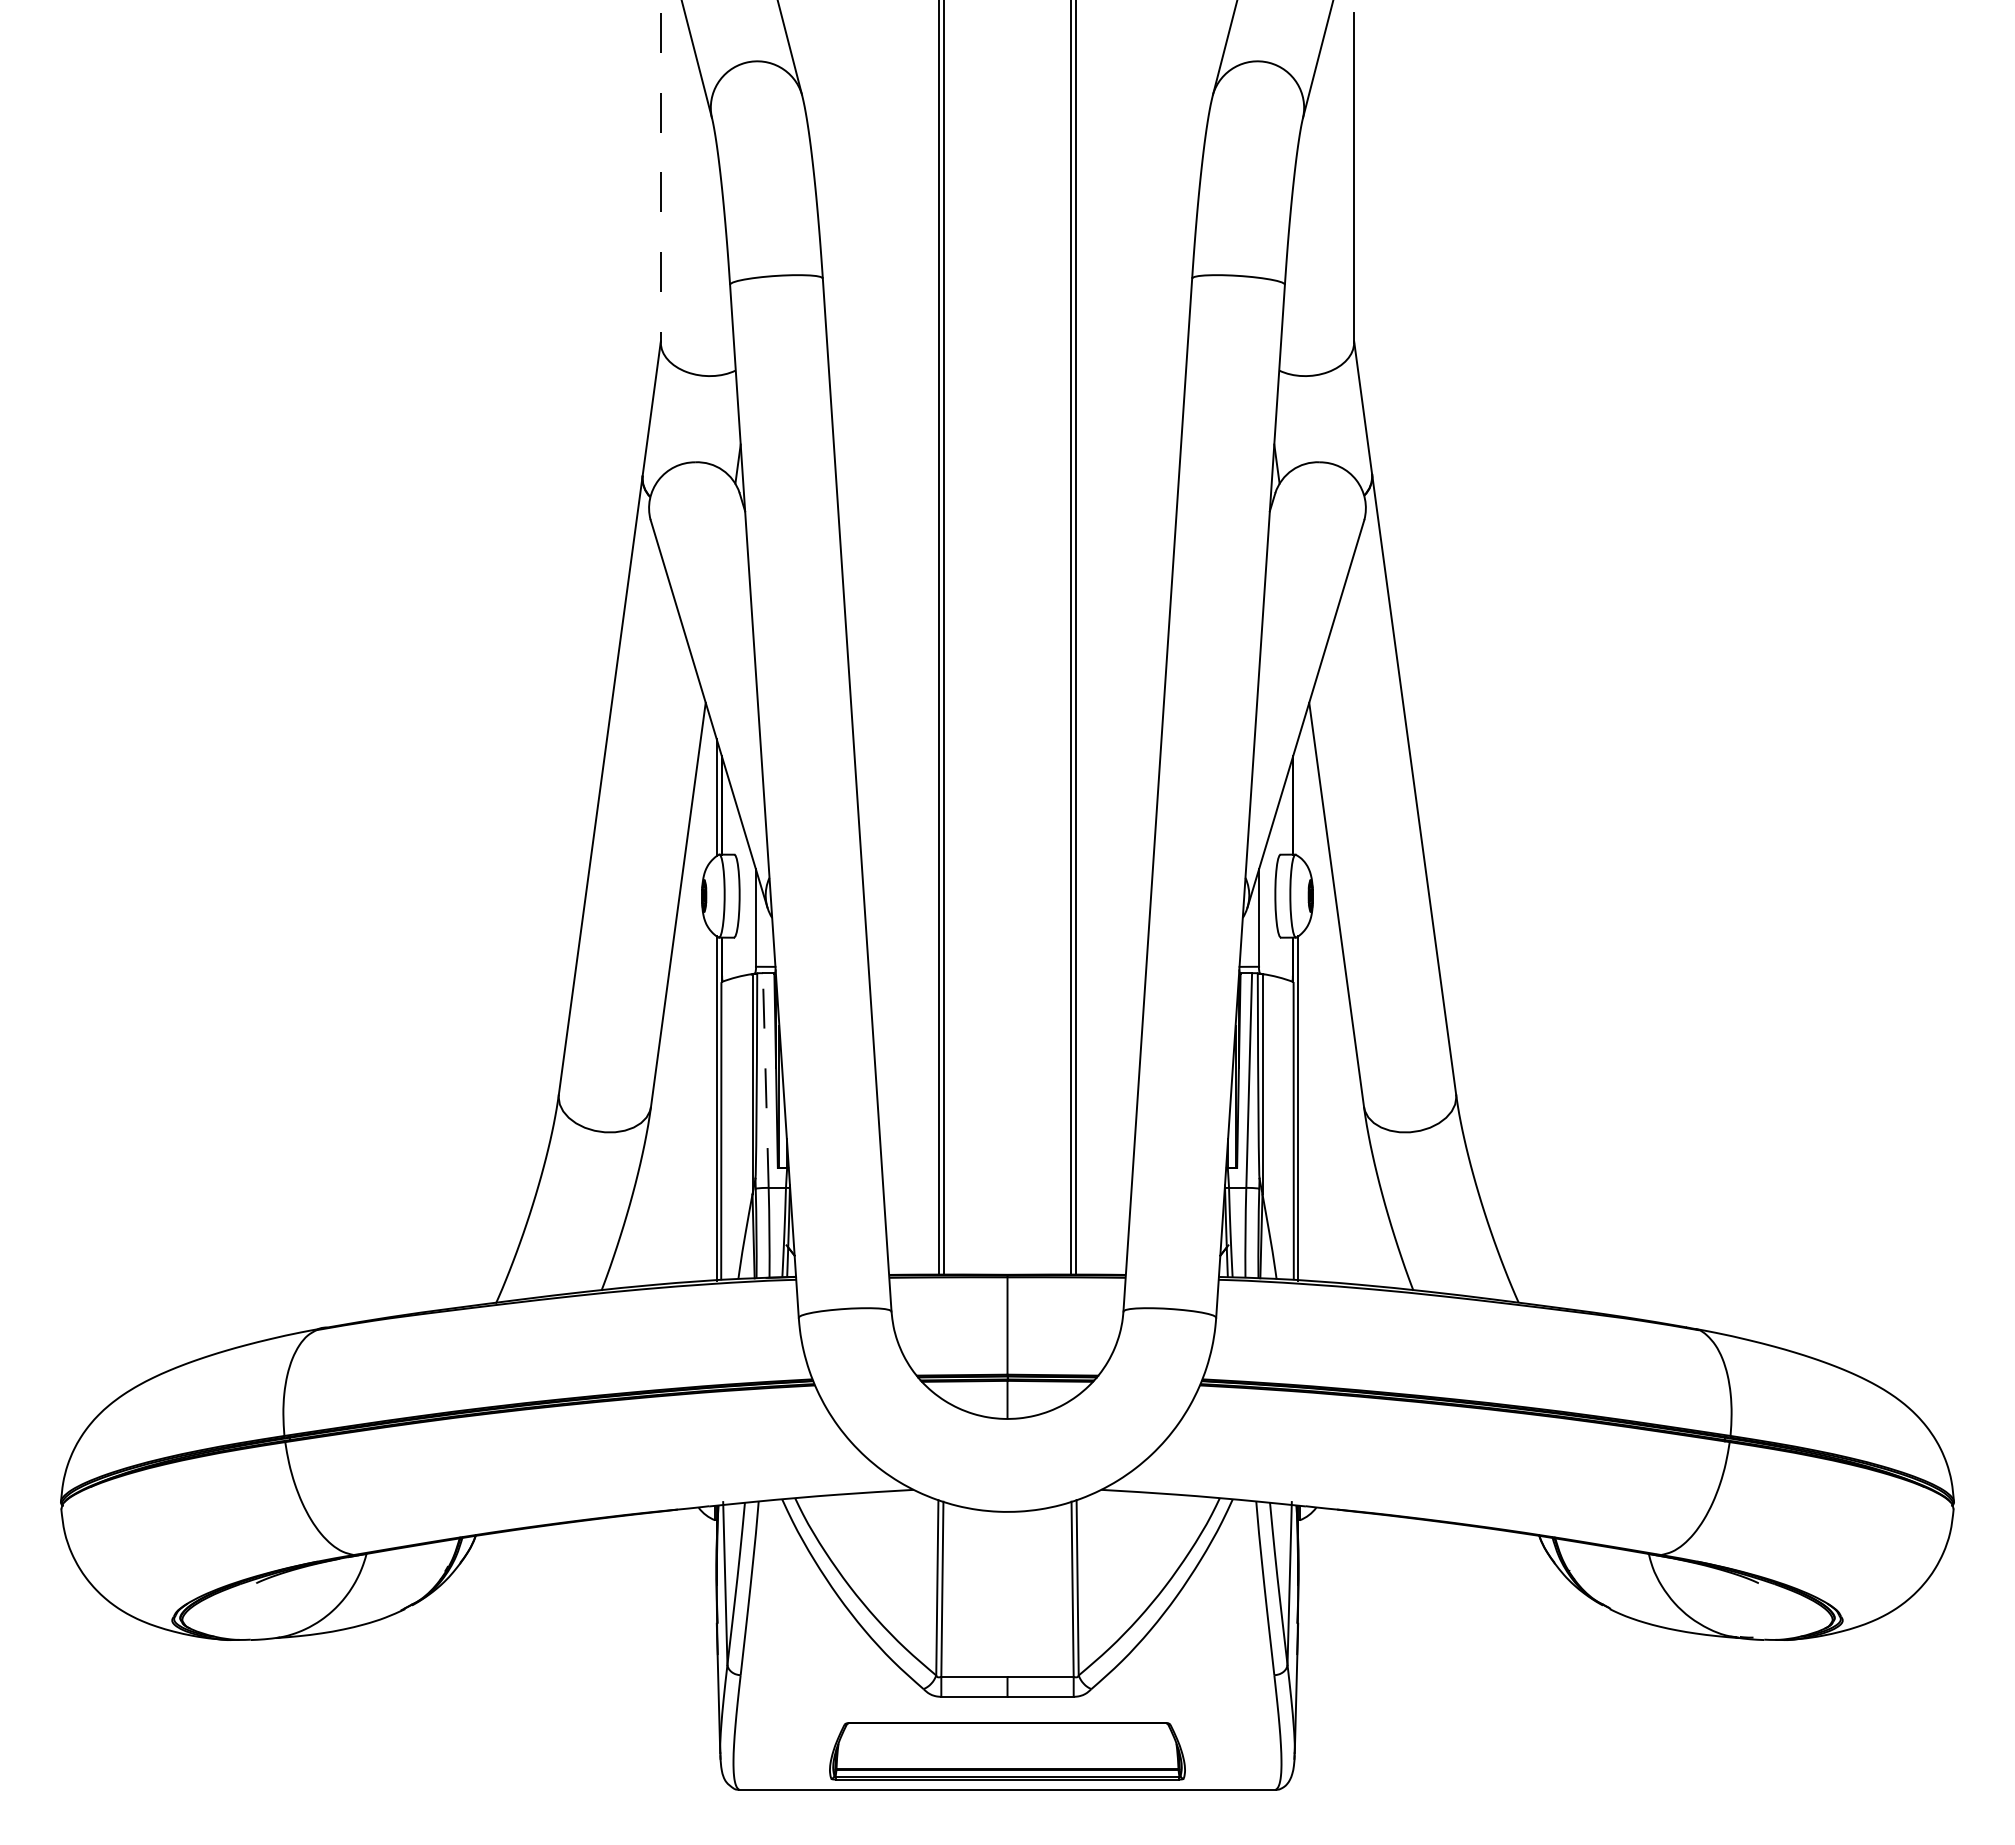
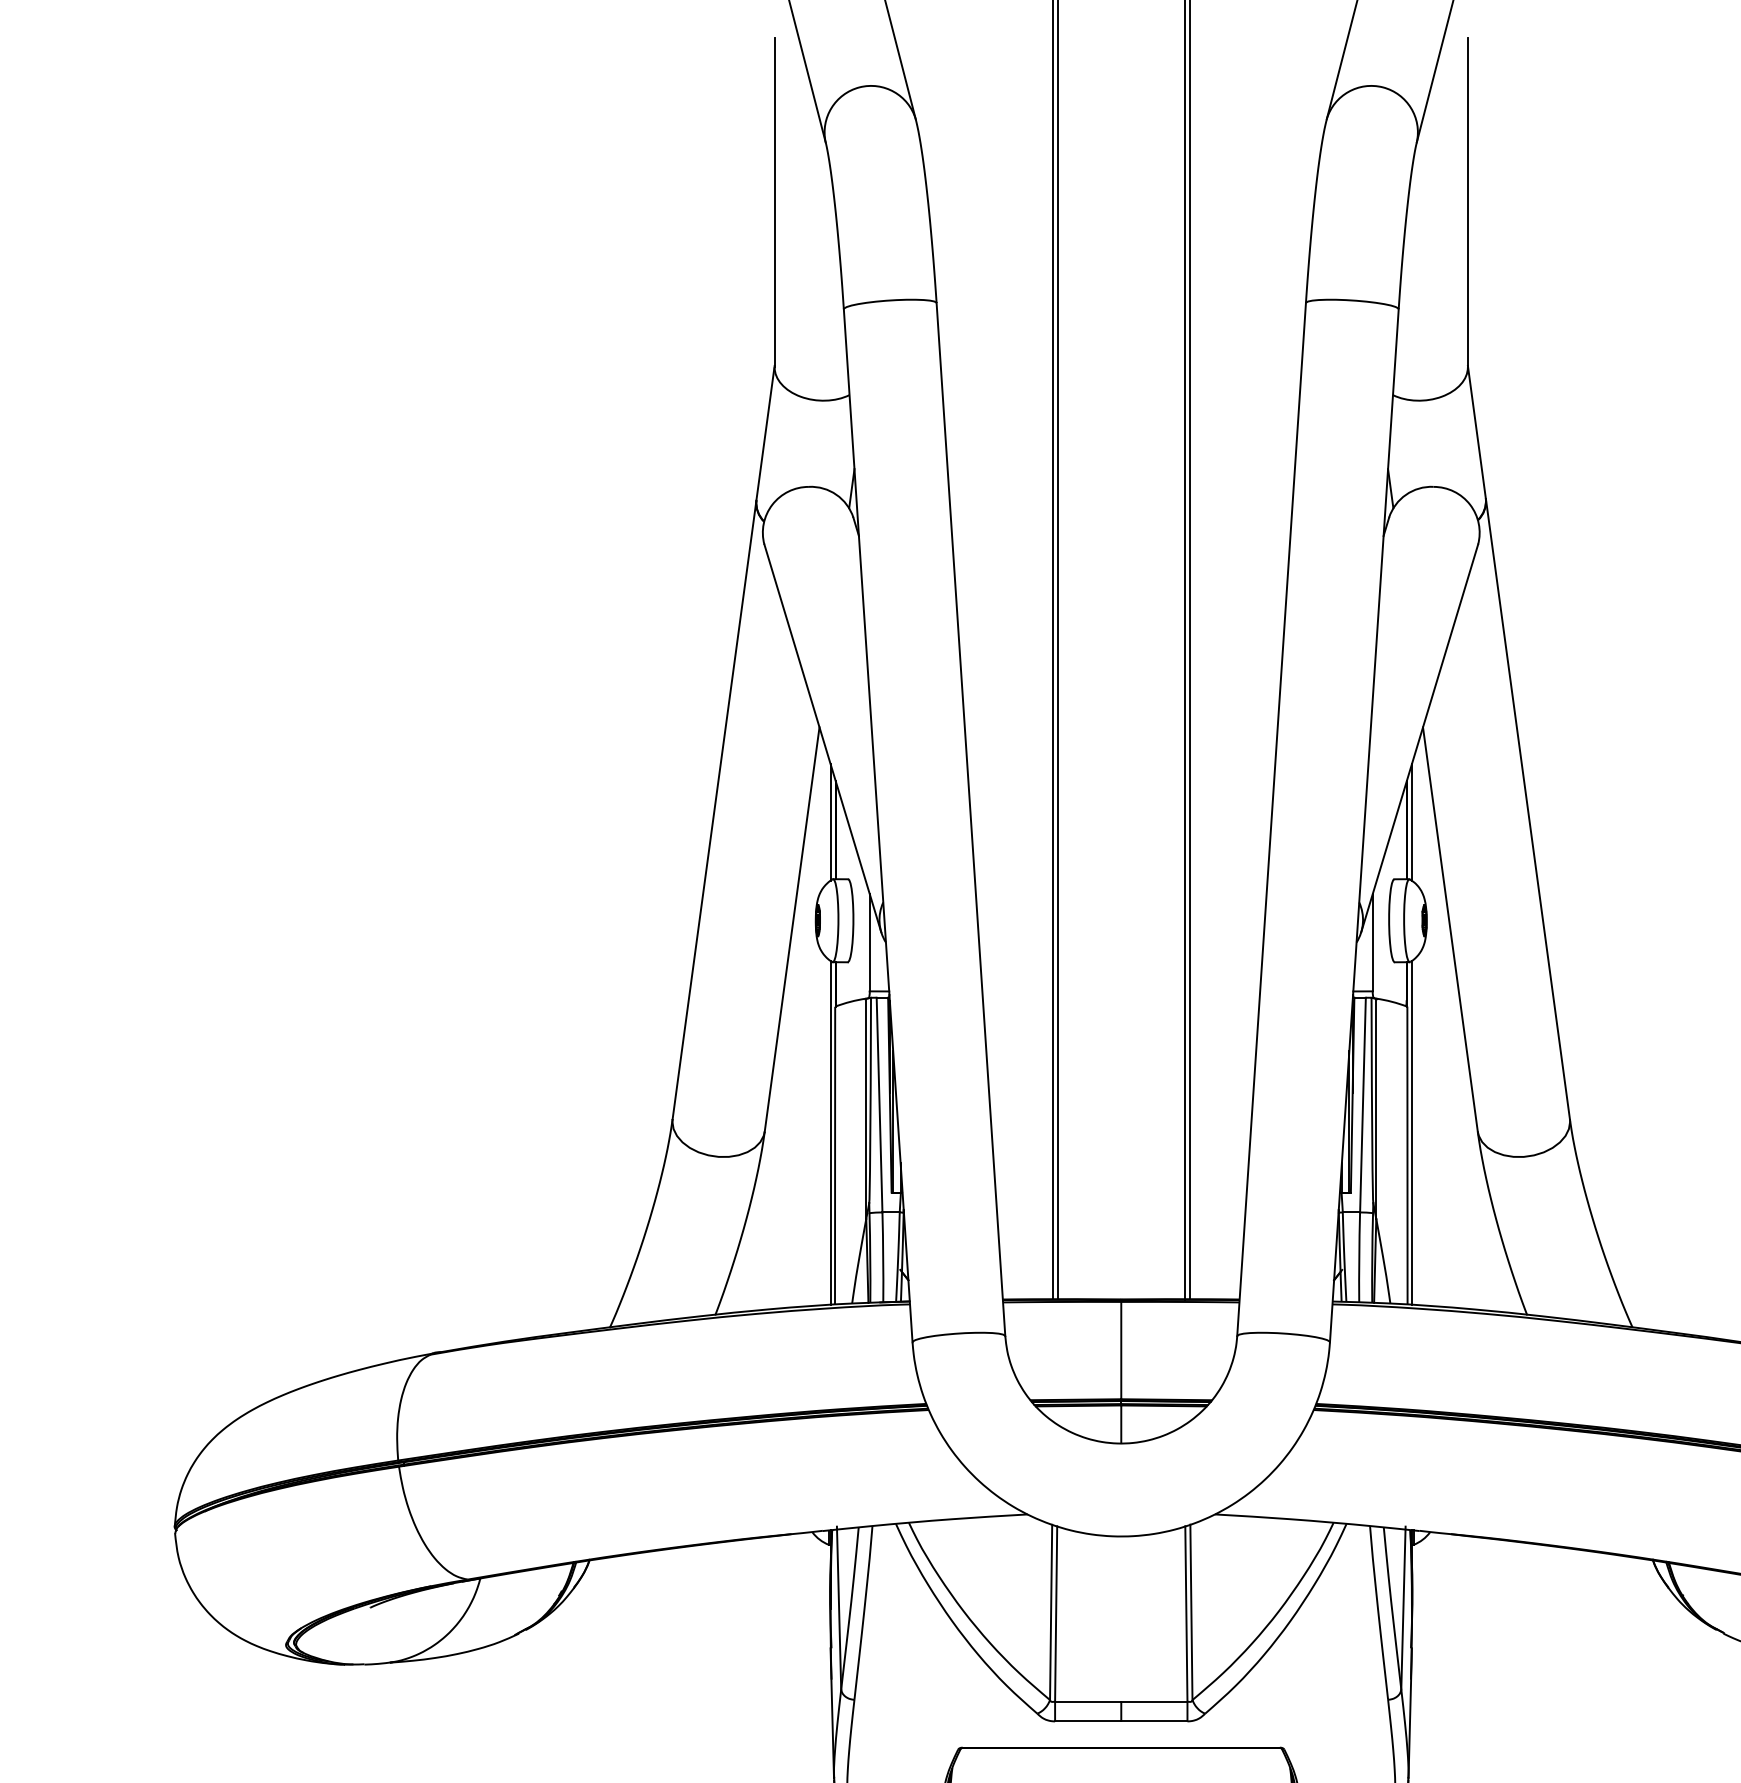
line: (660, 177) -> (774, 202), dashed -> solid
line: (1298, 797) -> (1412, 822), added
line: (765, 1080) -> (879, 1105), dashed -> solid

